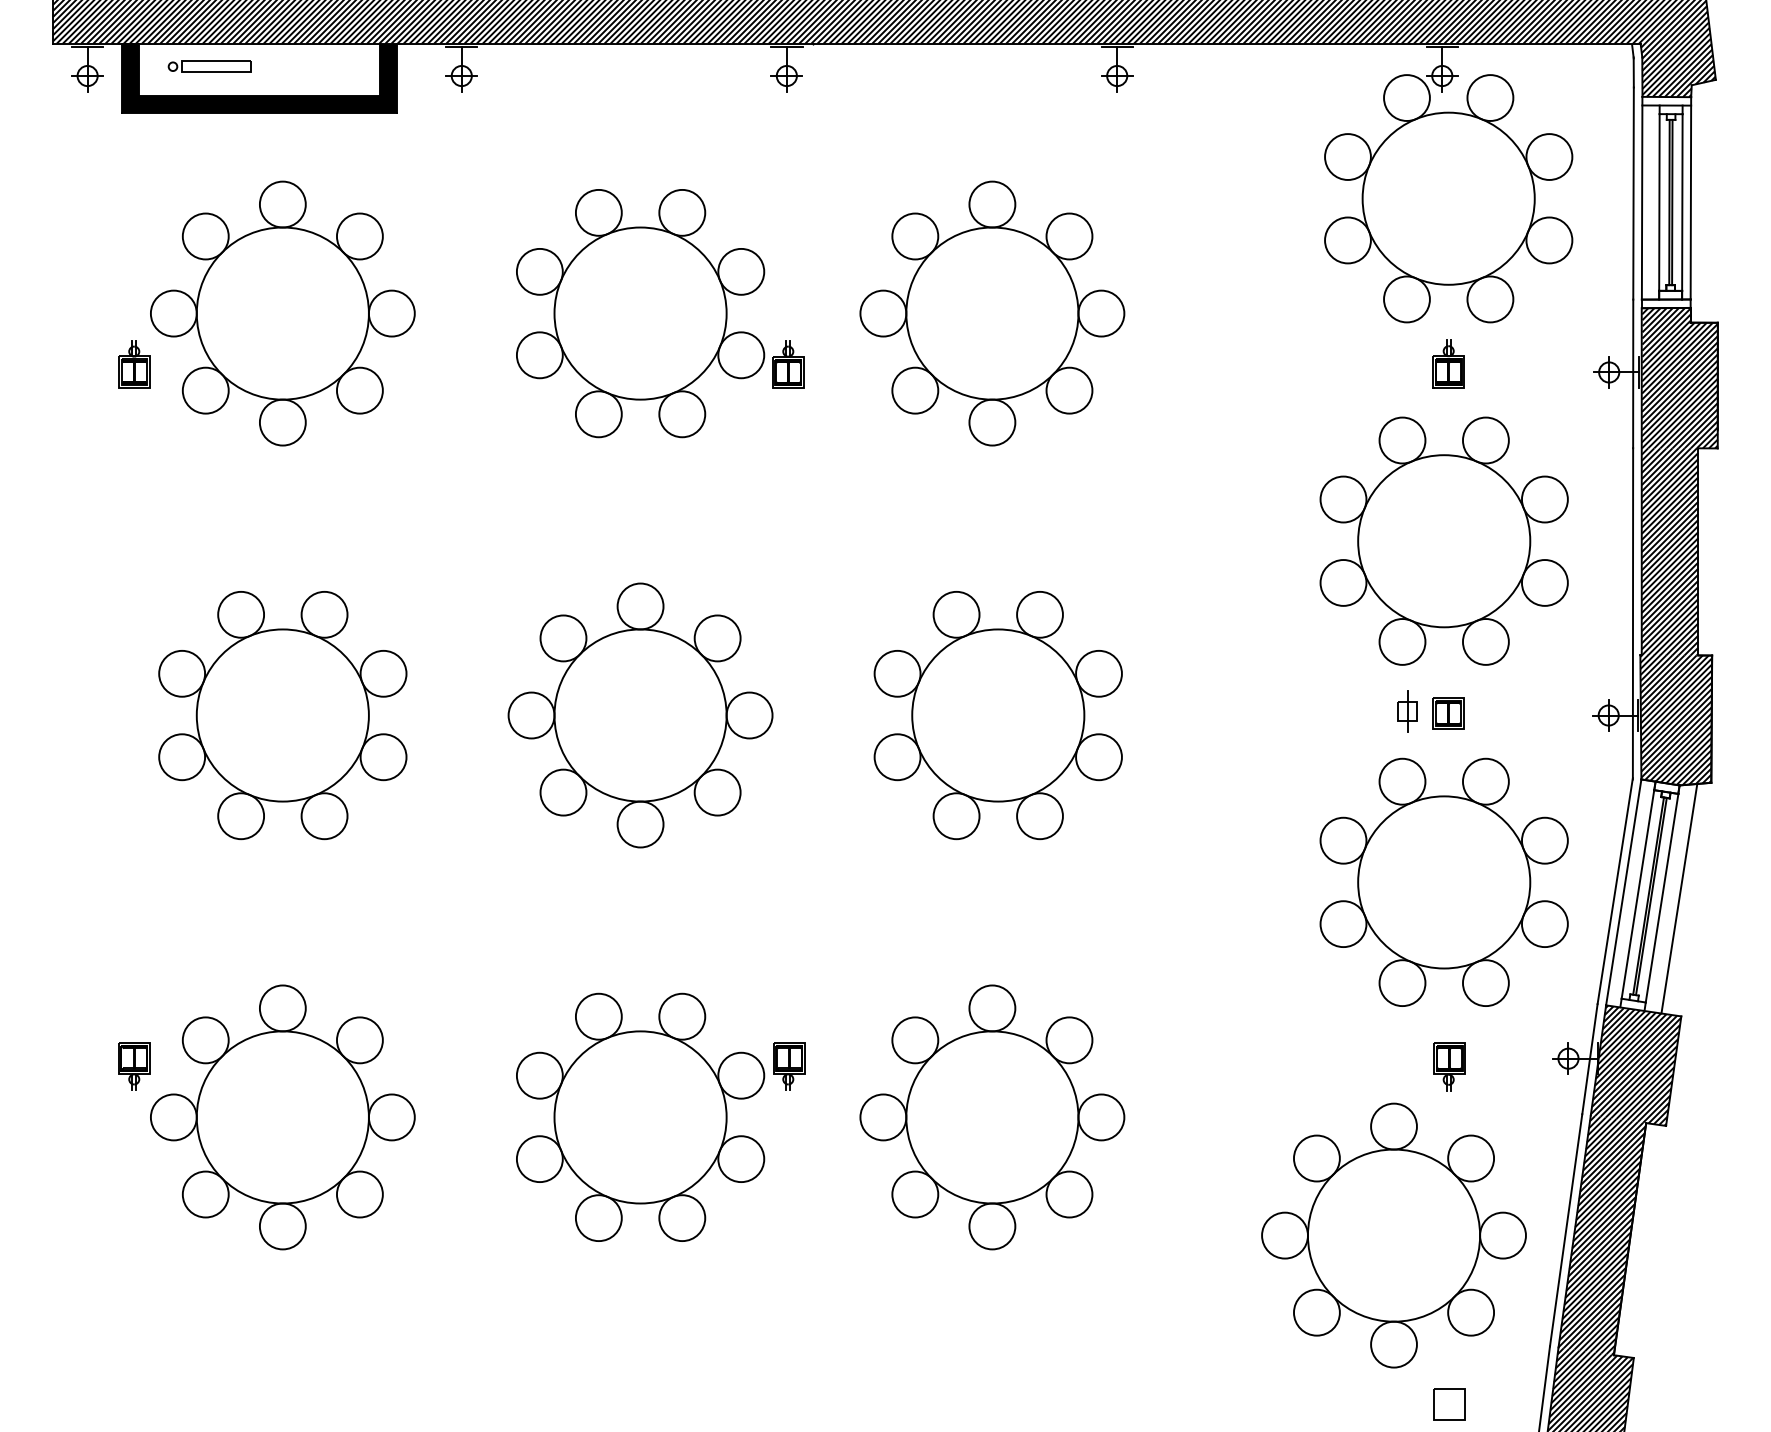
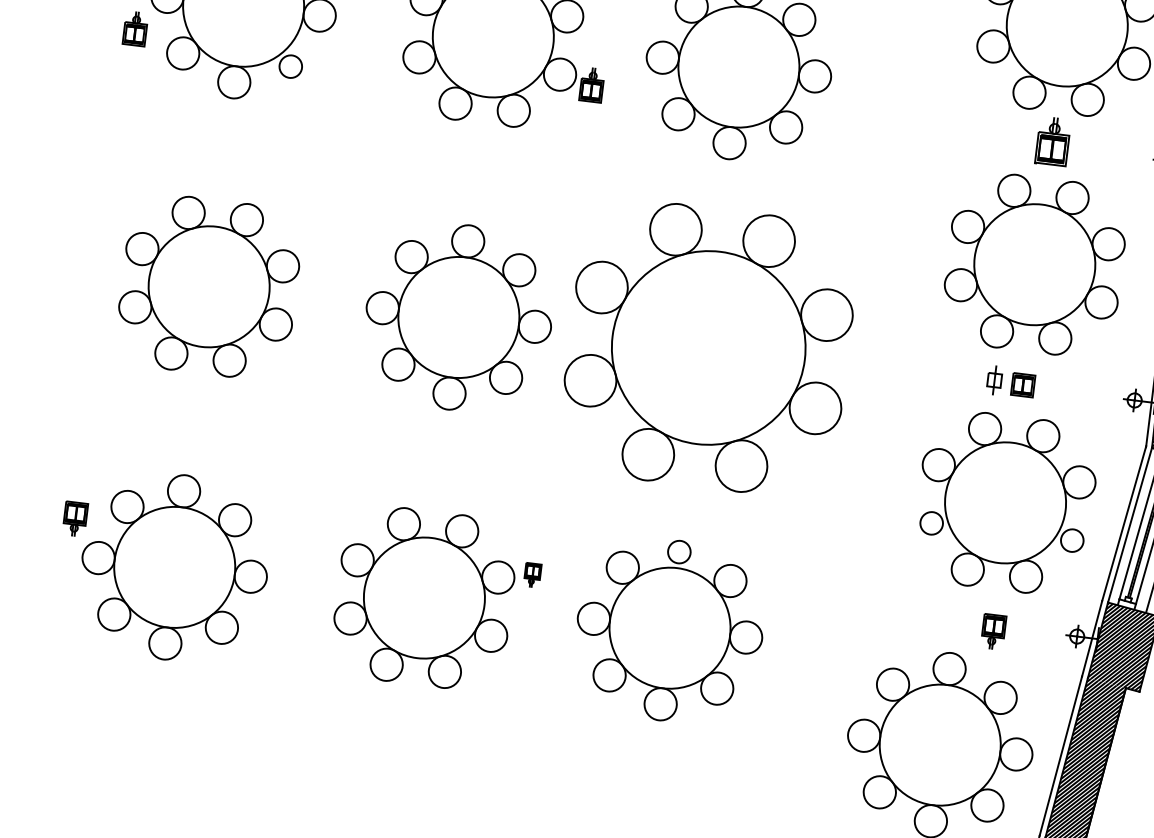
part: (1448, 363) -> (1053, 141), size x1.4
circle: (359, 390) -> (290, 66), size x0.7
part: (997, 715) -> (708, 348), size x1.6
circle: (1343, 924) -> (931, 523), size x0.7
circle: (1544, 924) -> (1071, 540), size x0.7
circle: (992, 1008) -> (679, 552), size x0.7
part: (789, 1066) -> (532, 575), size x0.7

